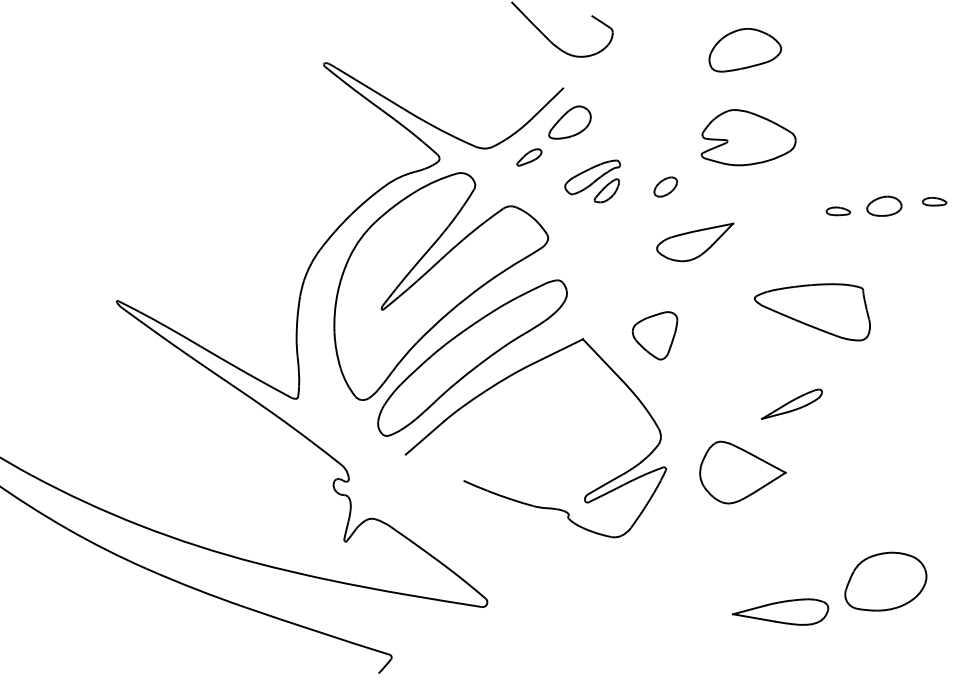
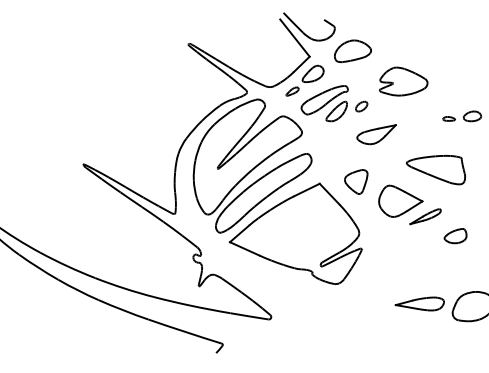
line: (533, 50) -> (294, 37), added
part: (744, 50) -> (352, 51), moved
part: (592, 180) -> (324, 103), size x1.67
part: (850, 443) -> (455, 236), added
line: (434, 467) -> (244, 248), added
part: (742, 470) -> (400, 200), moved
part: (779, 611) -> (419, 303), moved

